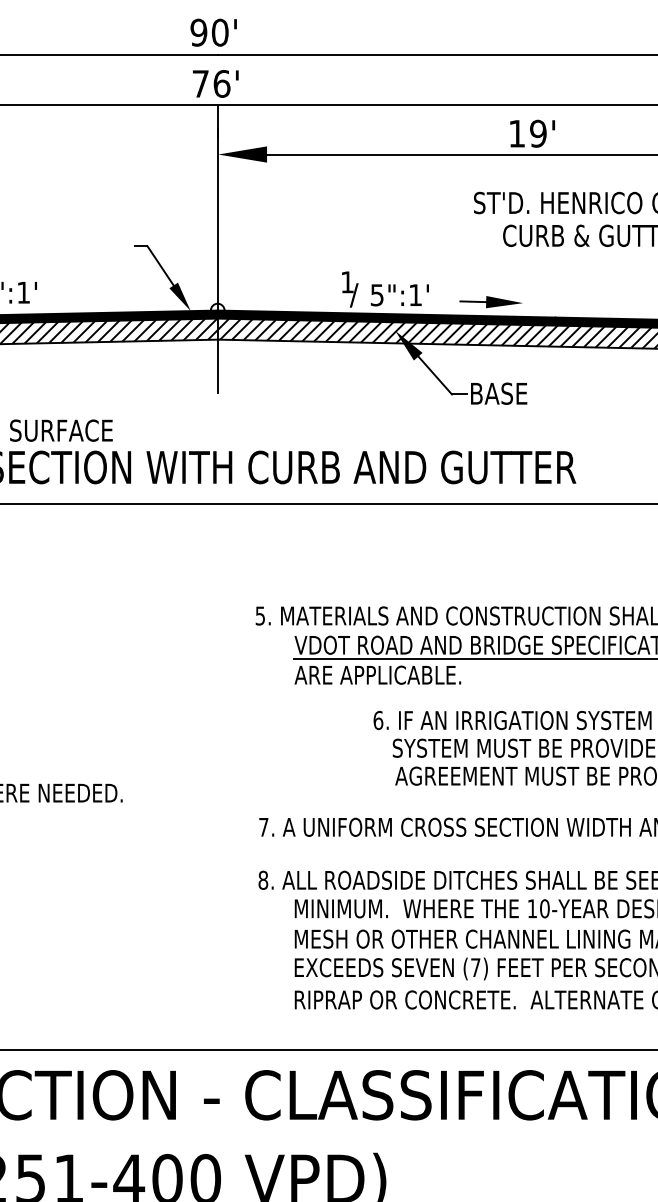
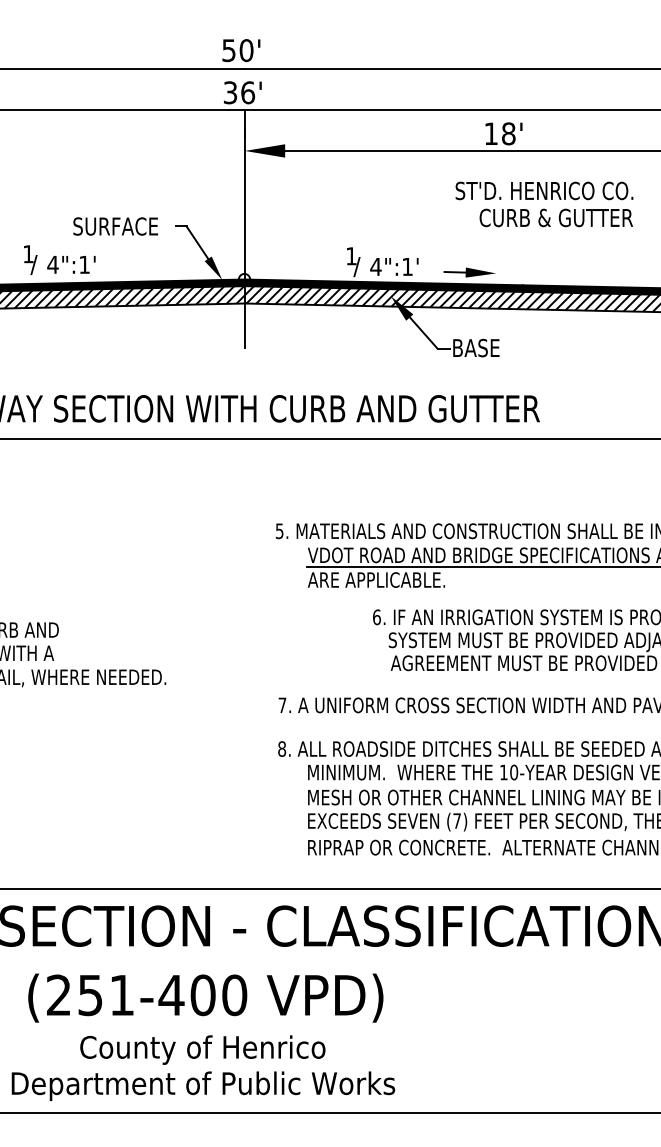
text: (198, 32) -> (228, 50), 90' -> 50'
text: (200, 83) -> (230, 92), 76' -> 36'
text: (538, 133) -> (508, 133), 19' -> 18'
text: (376, 295) -> (375, 267), 5":1' -> 4":1'
text: (61, 430) -> (115, 226), moved

